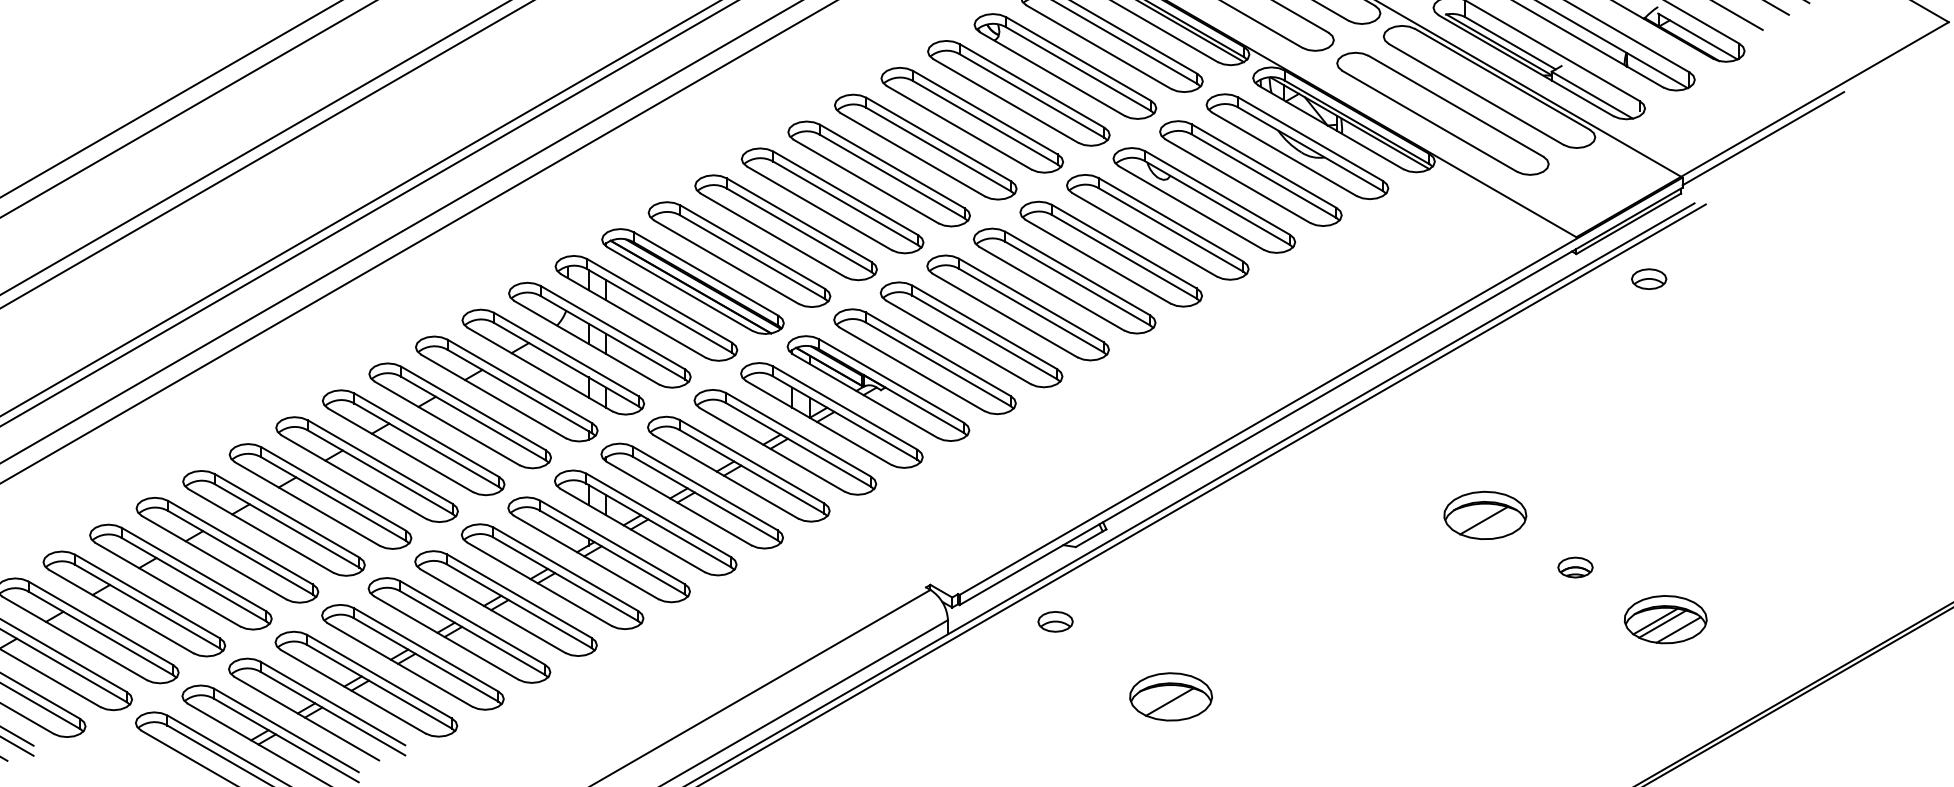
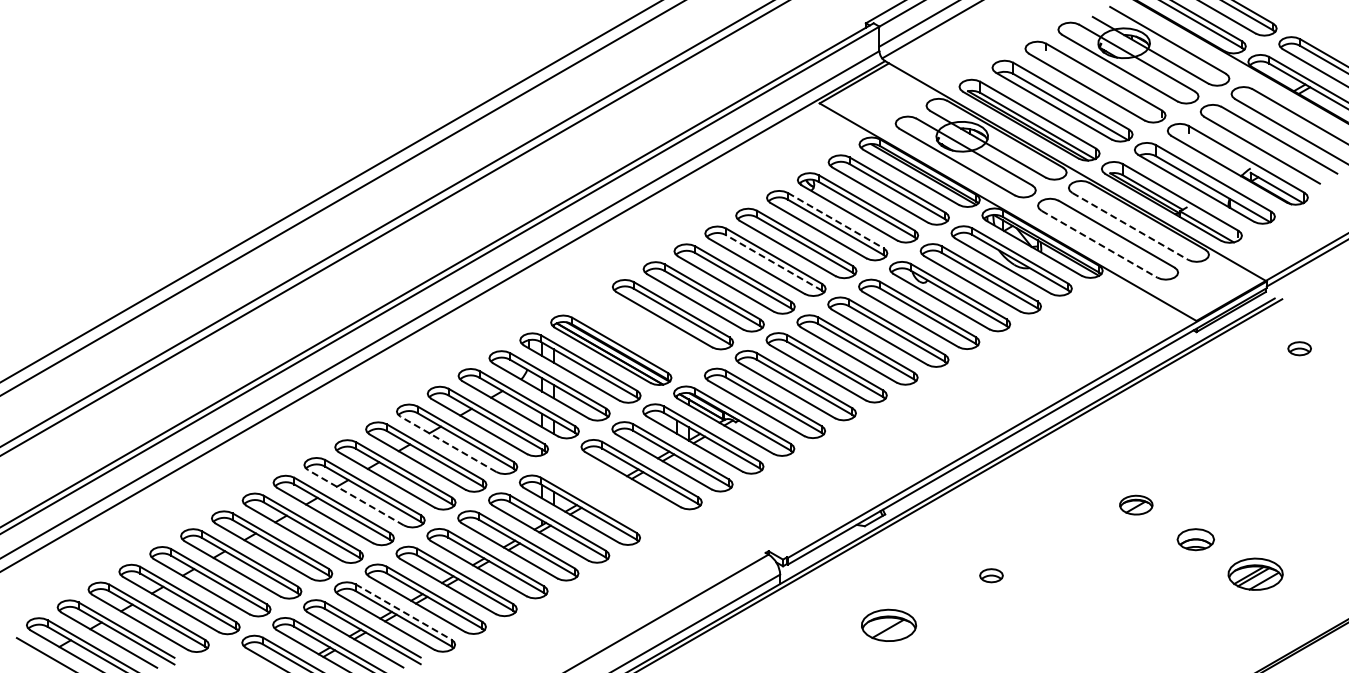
line: (1032, 85) -> (836, 220), solid -> dashed
line: (1476, 94) -> (1130, 226), solid -> dashed
line: (1429, 121) -> (1099, 244), solid -> dashed
line: (937, 148) -> (773, 262), solid -> dashed
part: (740, 254) -> (642, 332), removed
part: (1648, 278) -> (1299, 348), moved
line: (447, 423) -> (448, 444), solid -> dashed
part: (691, 496) -> (610, 492), removed
line: (306, 503) -> (355, 497), solid -> dashed
part: (1485, 514) -> (1136, 504), size x0.6
part: (1574, 567) -> (1195, 539), size x1.6
part: (1055, 621) -> (991, 575), moved
line: (380, 677) -> (404, 612), solid -> dashed
part: (1171, 695) -> (889, 624), moved

